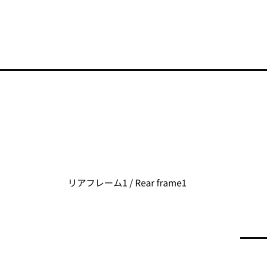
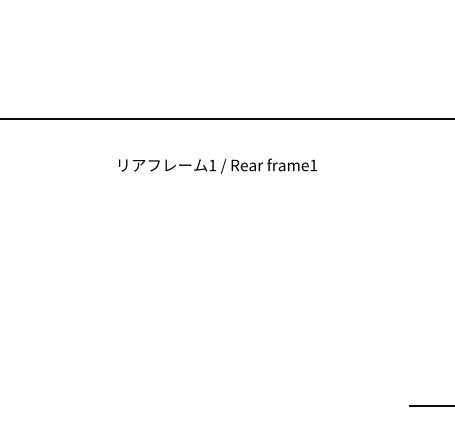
text: (127, 183) -> (217, 166), moved

